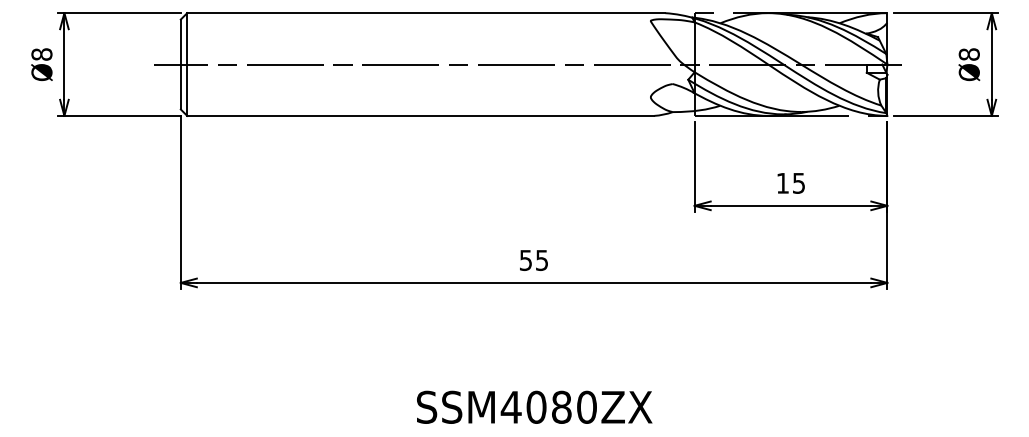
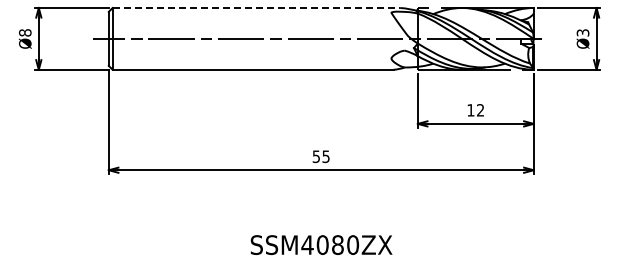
line: (426, 12) -> (256, 7), solid -> dashed
text: (968, 53) -> (582, 32), Ø8 -> Ø3
text: (798, 183) -> (480, 110), 15 -> 12

